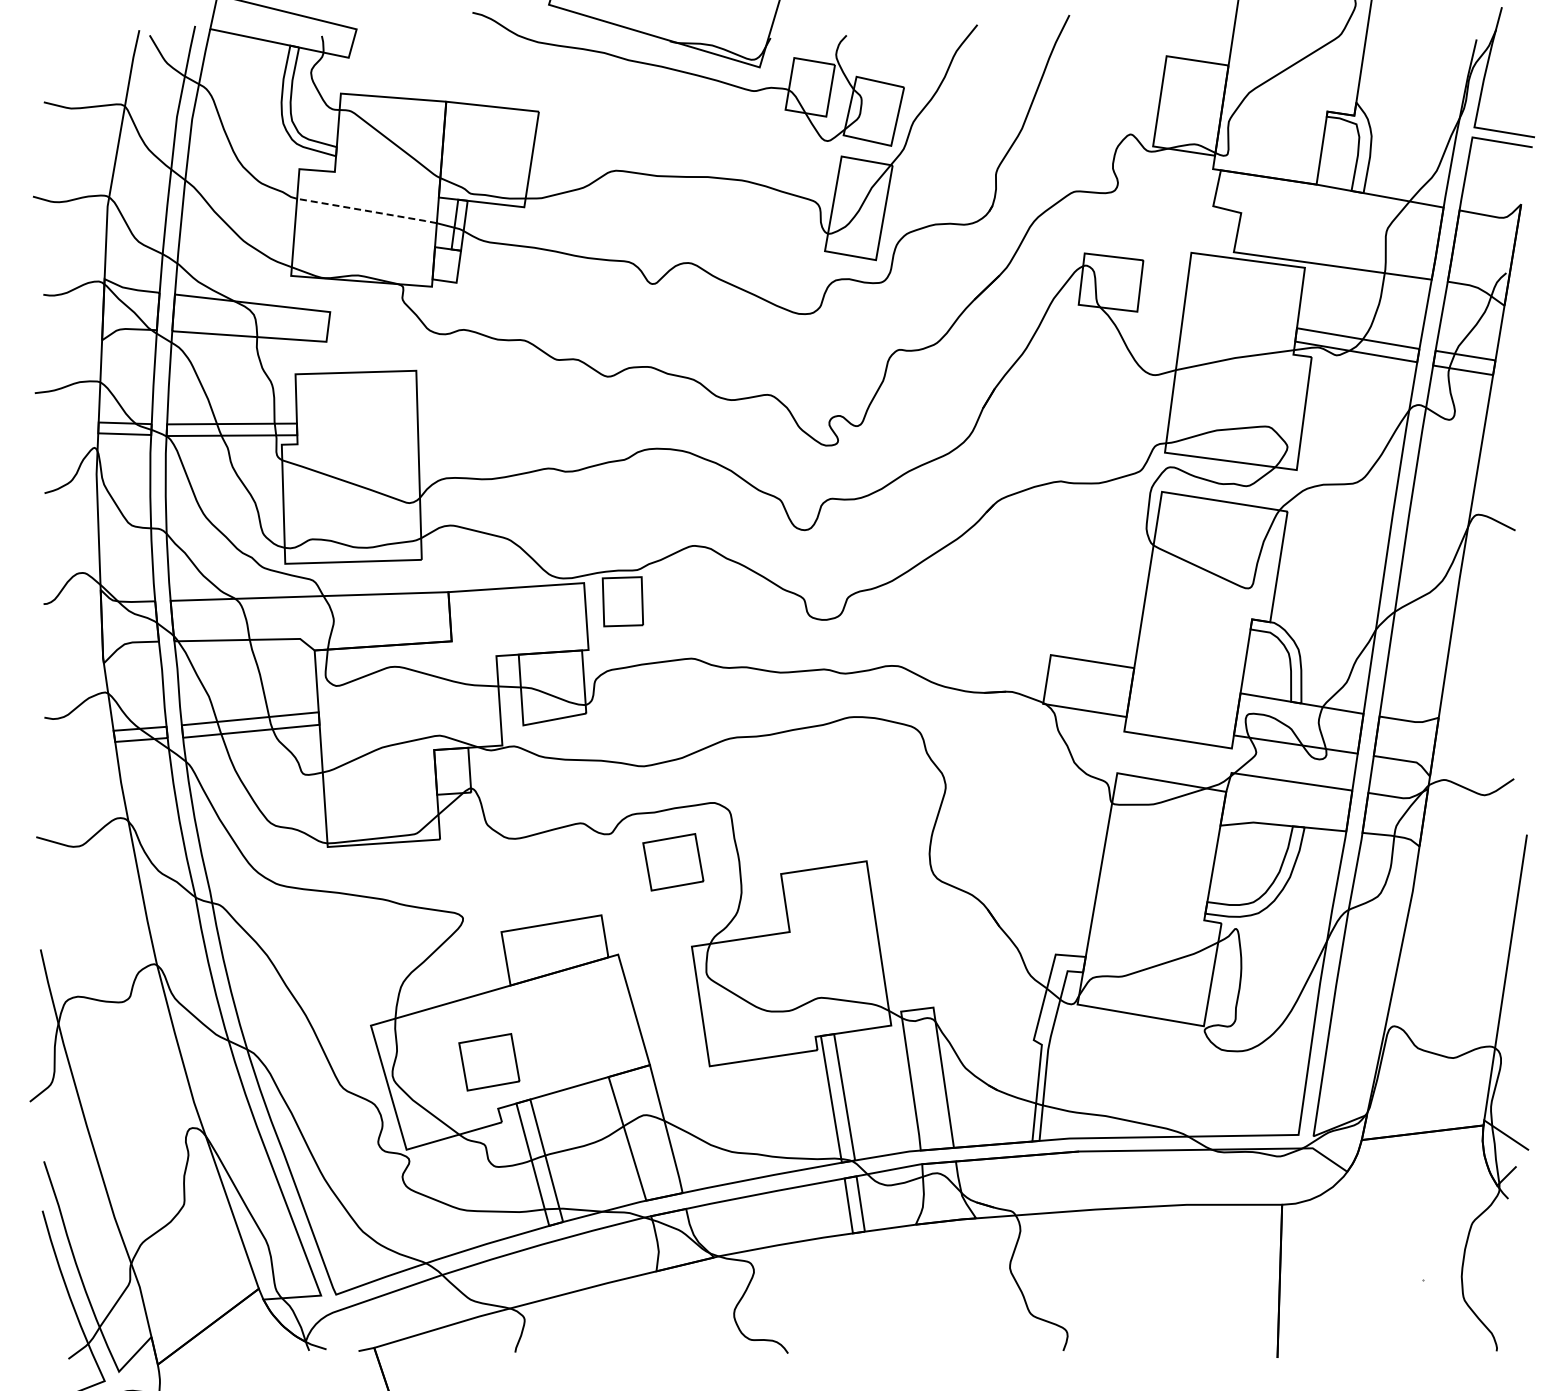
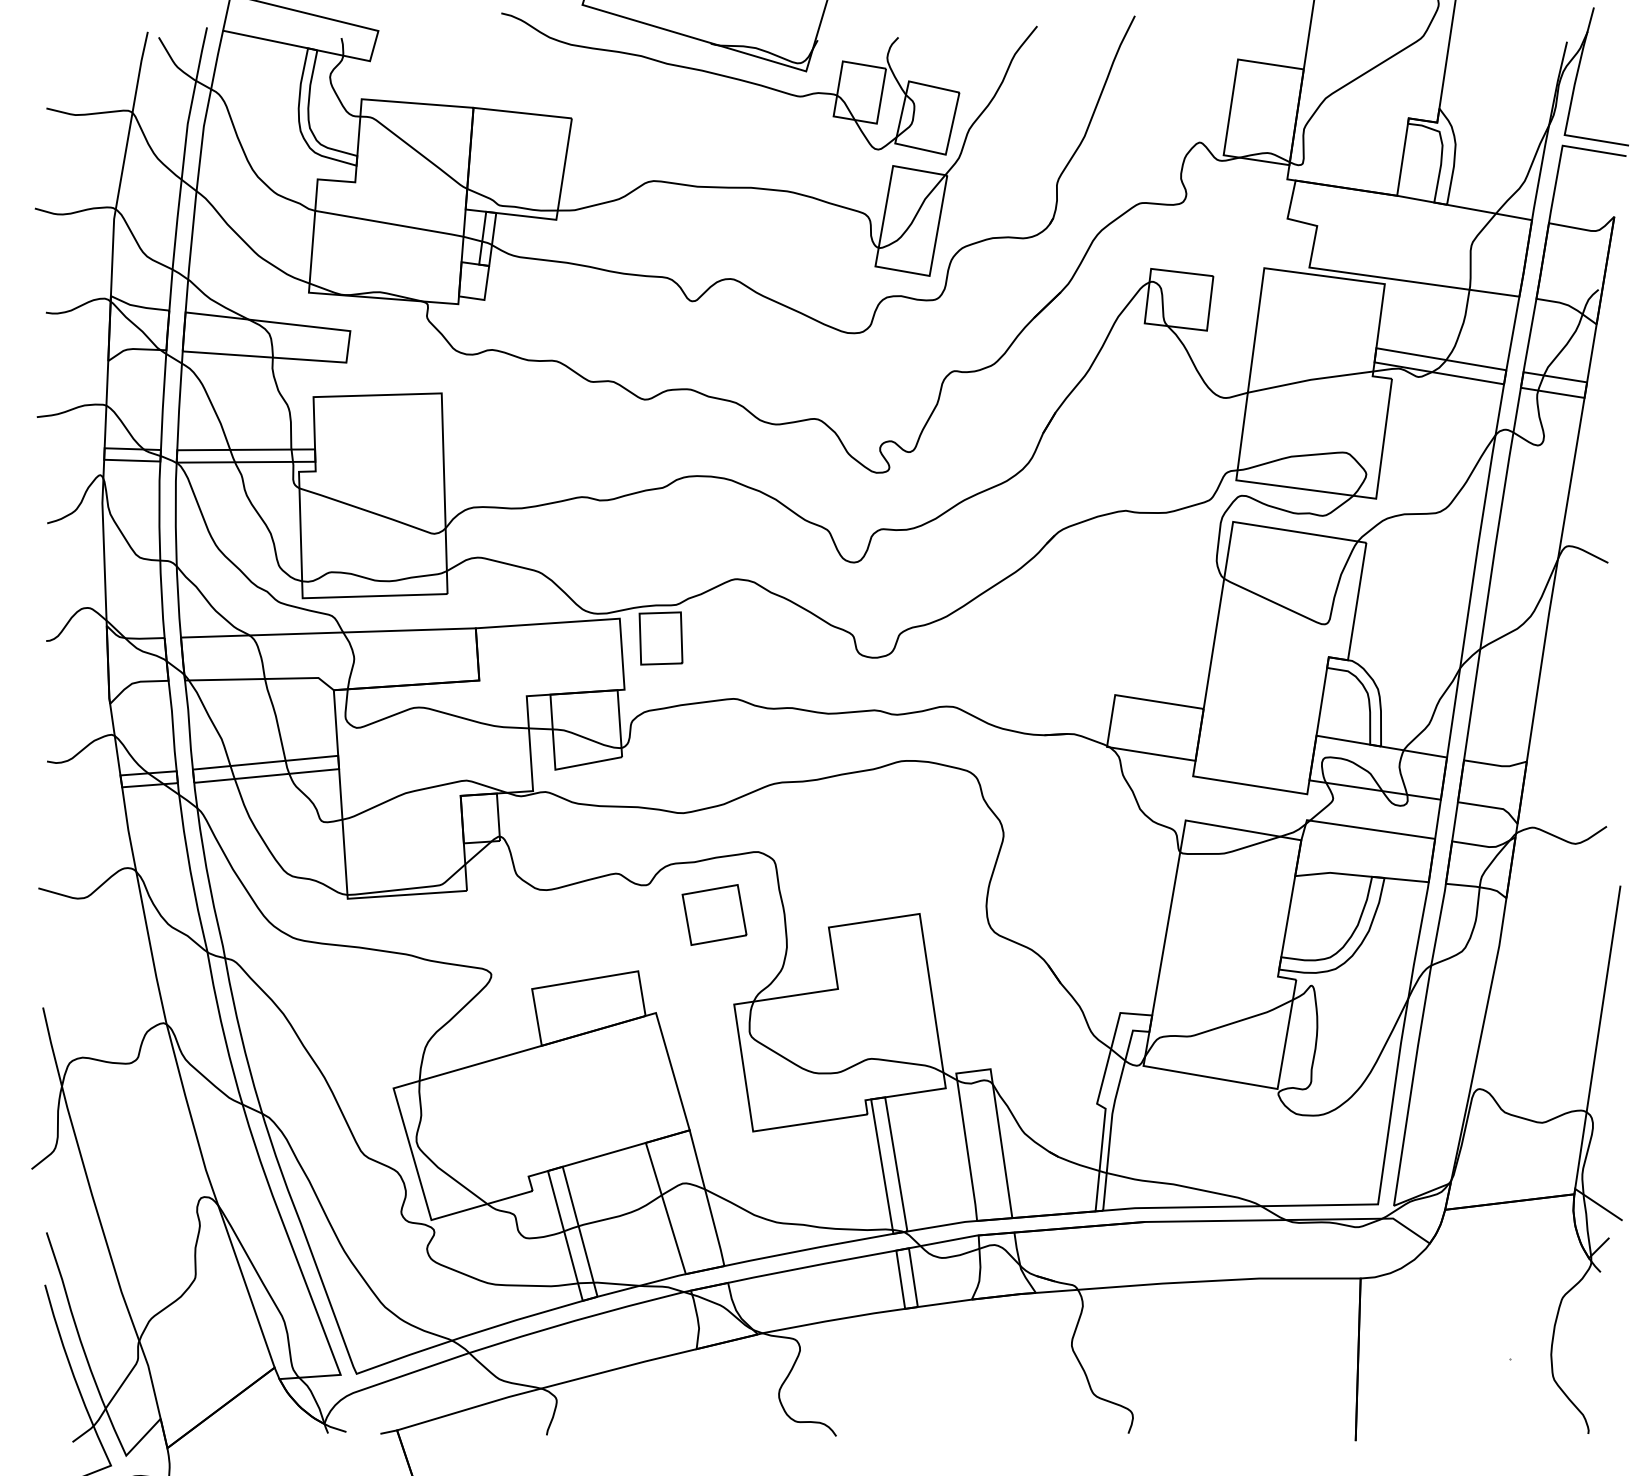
line: (367, 211) -> (389, 224), dashed -> solid
part: (489, 1062) -> (519, 1127), removed

